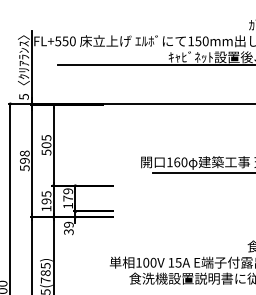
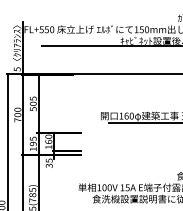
text: (24, 160) -> (17, 114), 598 -> 700
text: (68, 194) -> (49, 139), 179 -> 160
text: (68, 224) -> (49, 160), 39 -> 35

